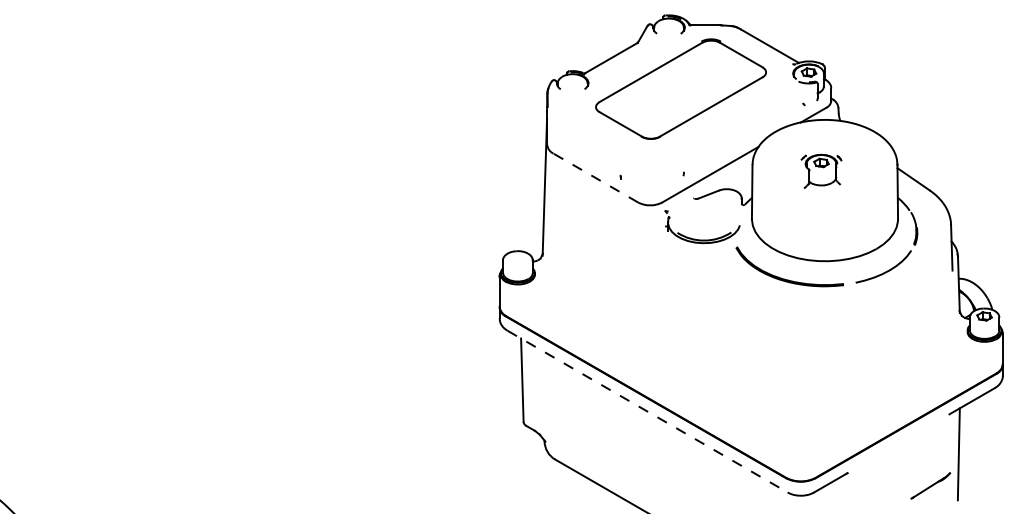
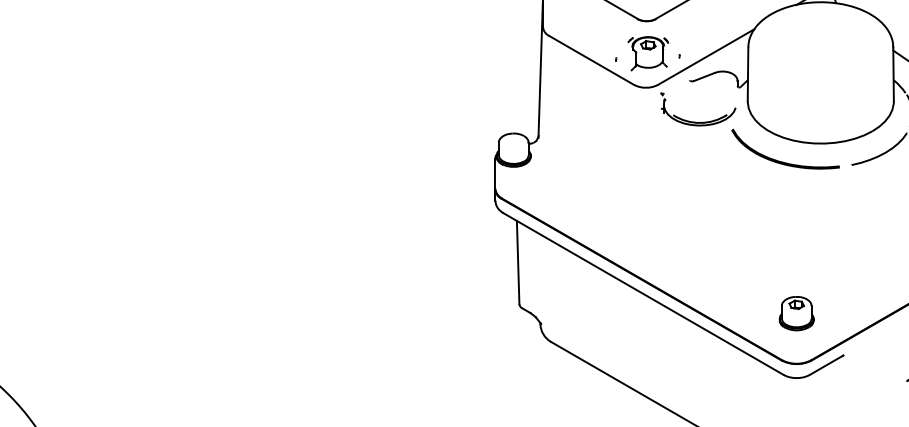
part: (821, 170) -> (648, 52), moved
line: (595, 178) -> (591, 60), dashed -> solid
line: (647, 411) -> (643, 293), dashed -> solid
part: (800, 430) -> (796, 312), added

